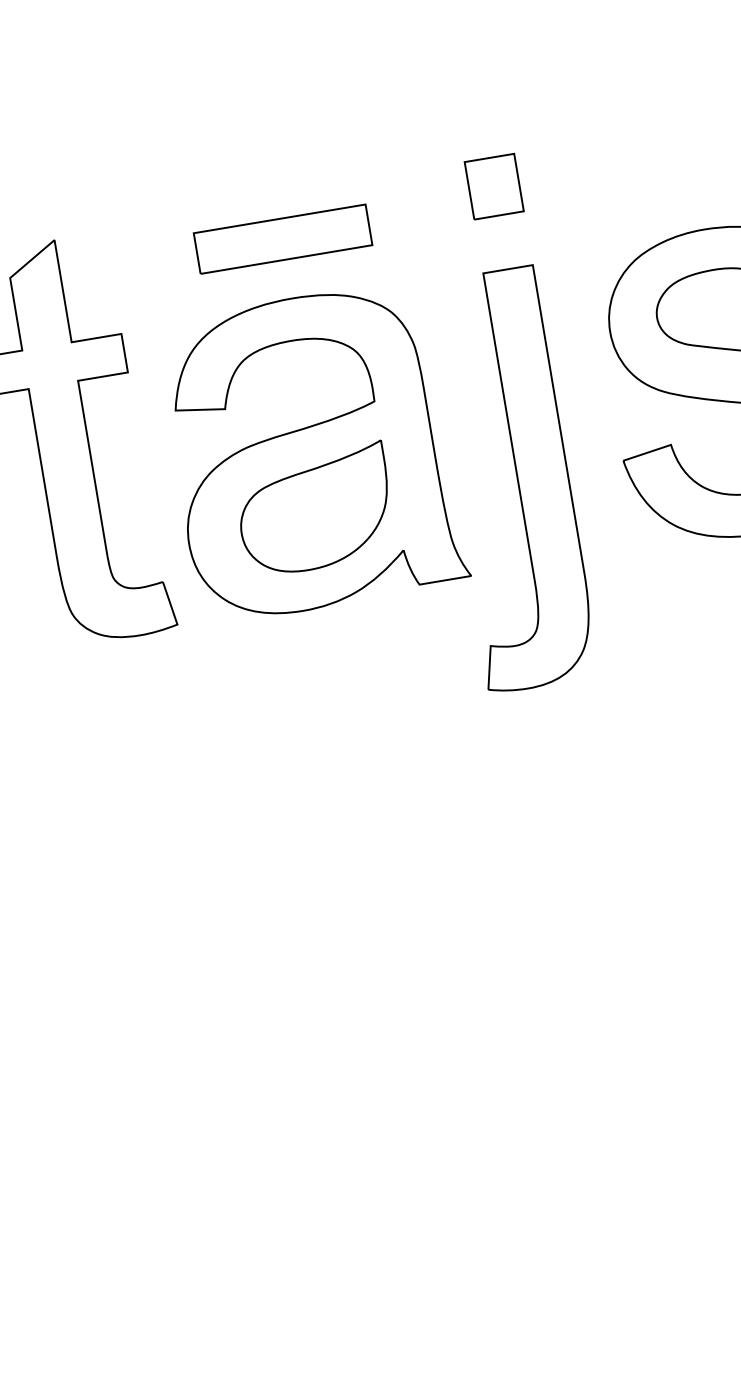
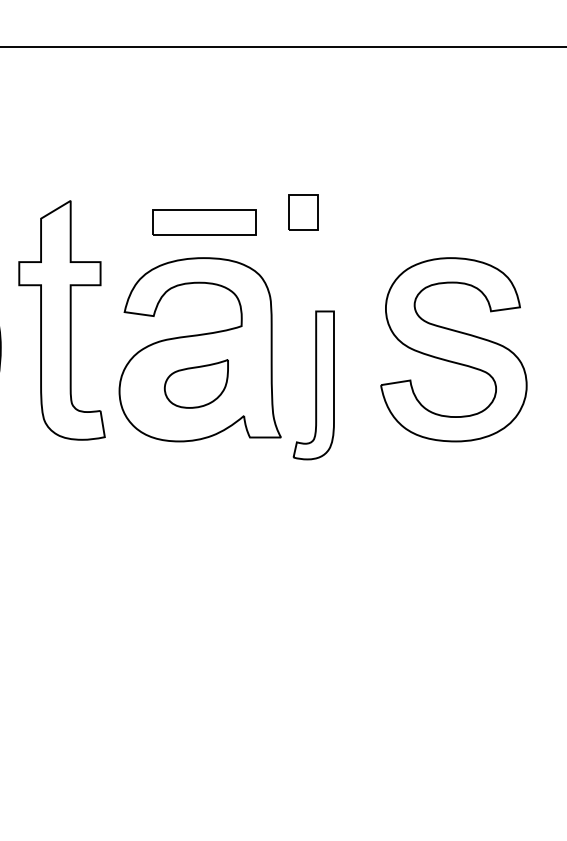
part: (494, 186) -> (303, 212), moved
part: (510, 480) -> (313, 385), size x0.6
part: (315, 509) -> (196, 383), size x0.7

